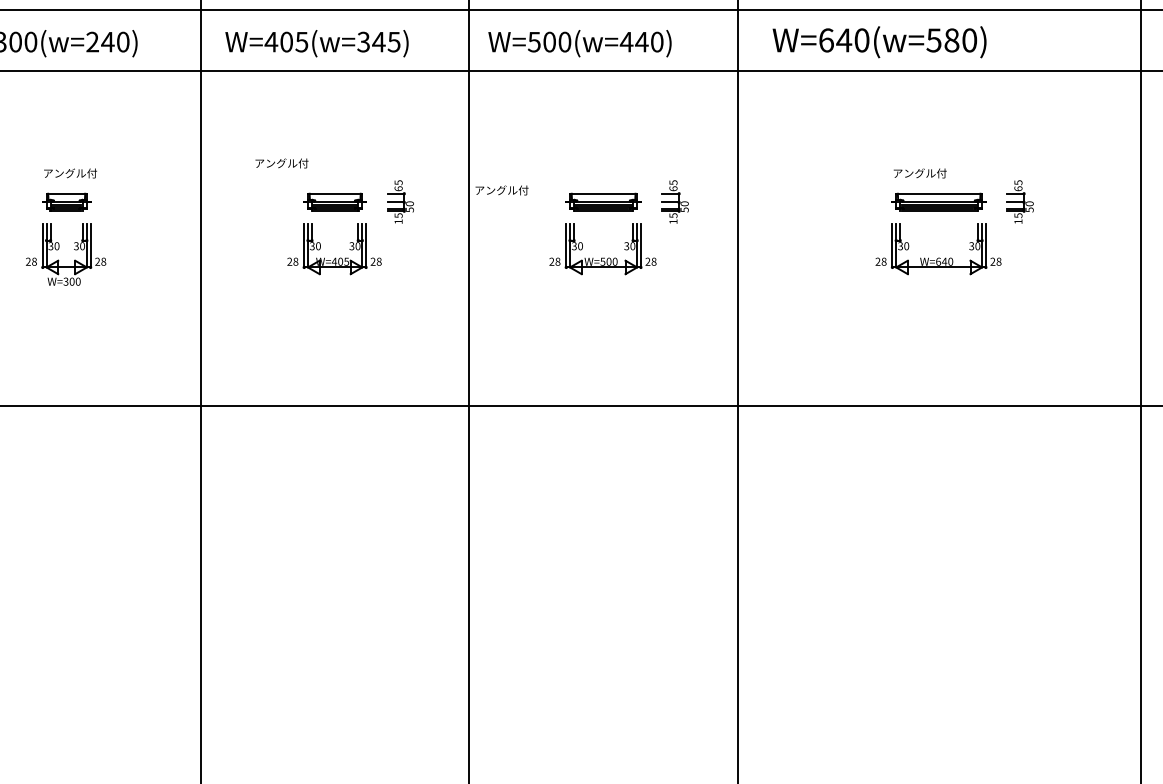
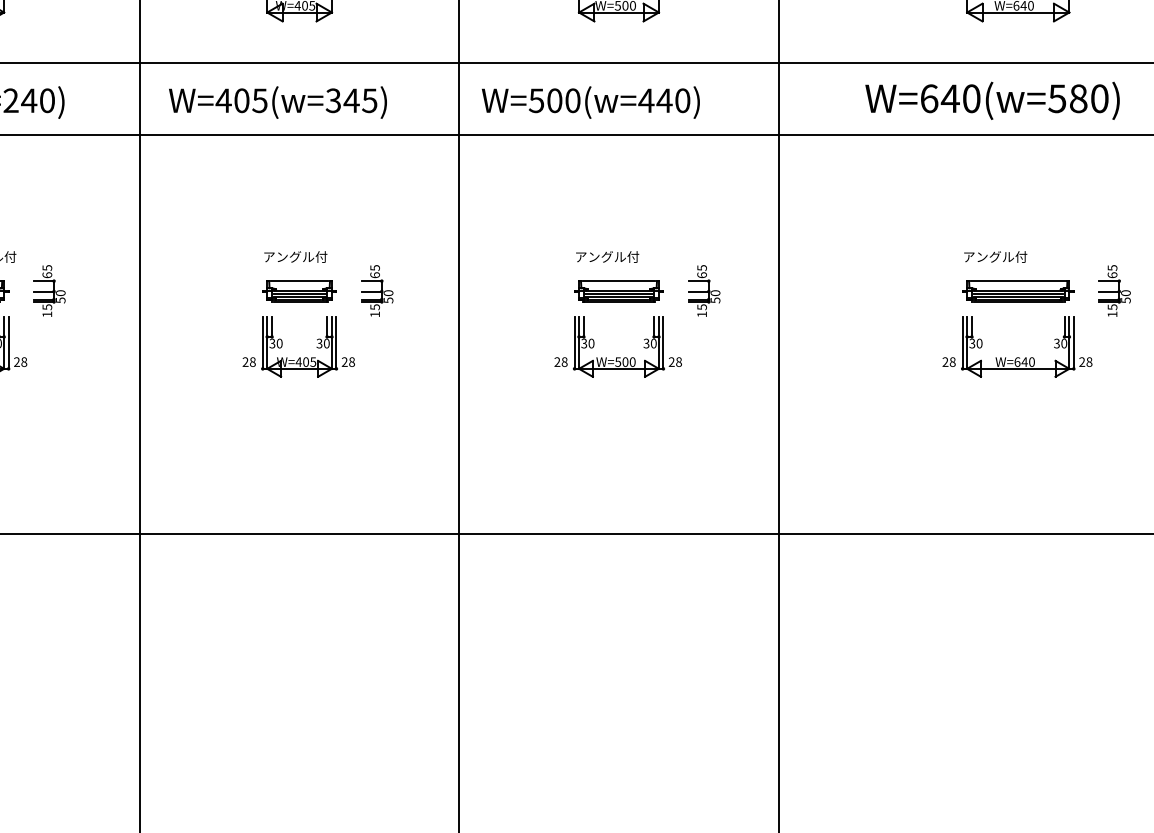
text: (879, 42) -> (992, 101), moved
text: (281, 163) -> (295, 257), moved
text: (501, 190) -> (606, 257), moved
part: (124, 201) -> (48, 290), added

